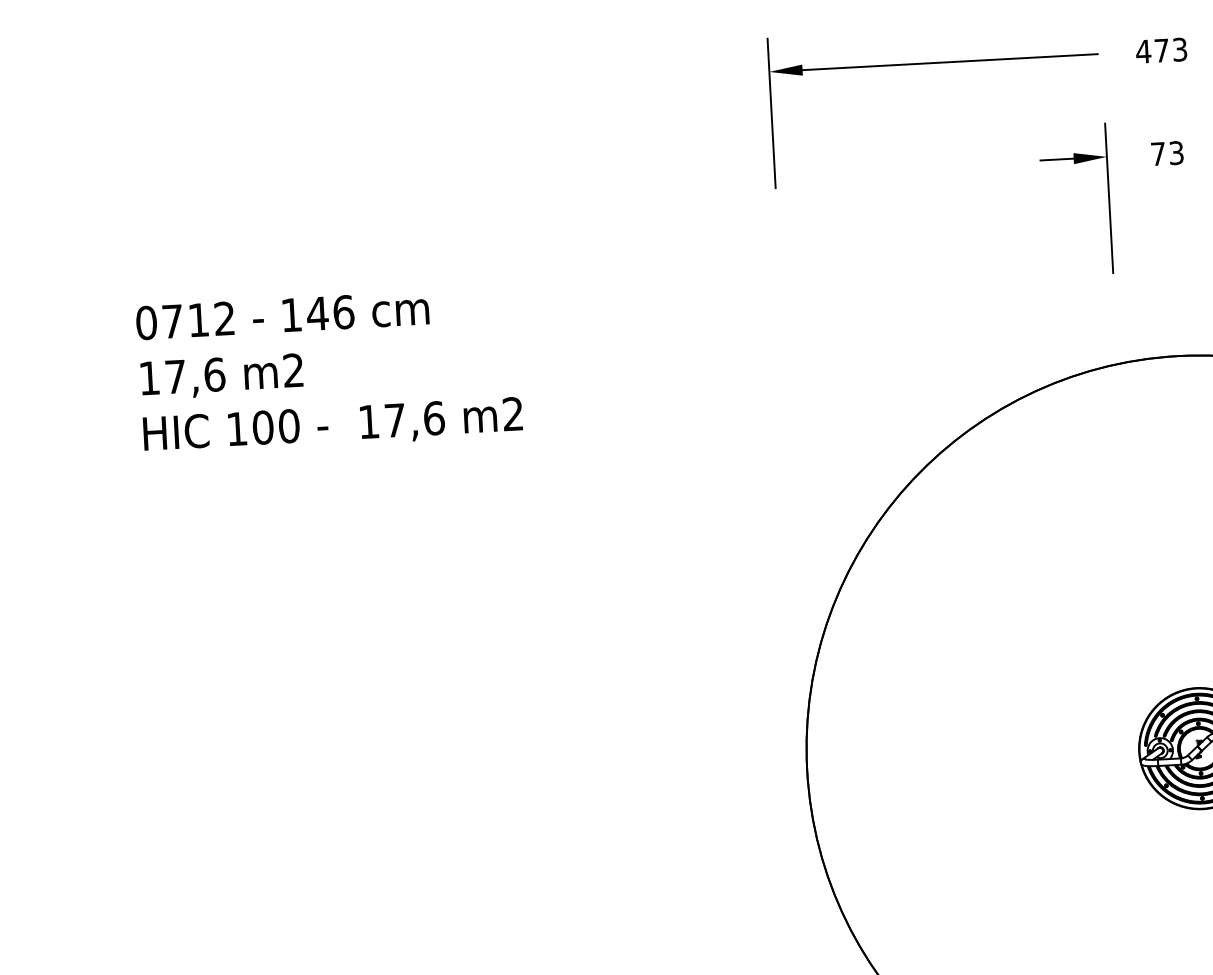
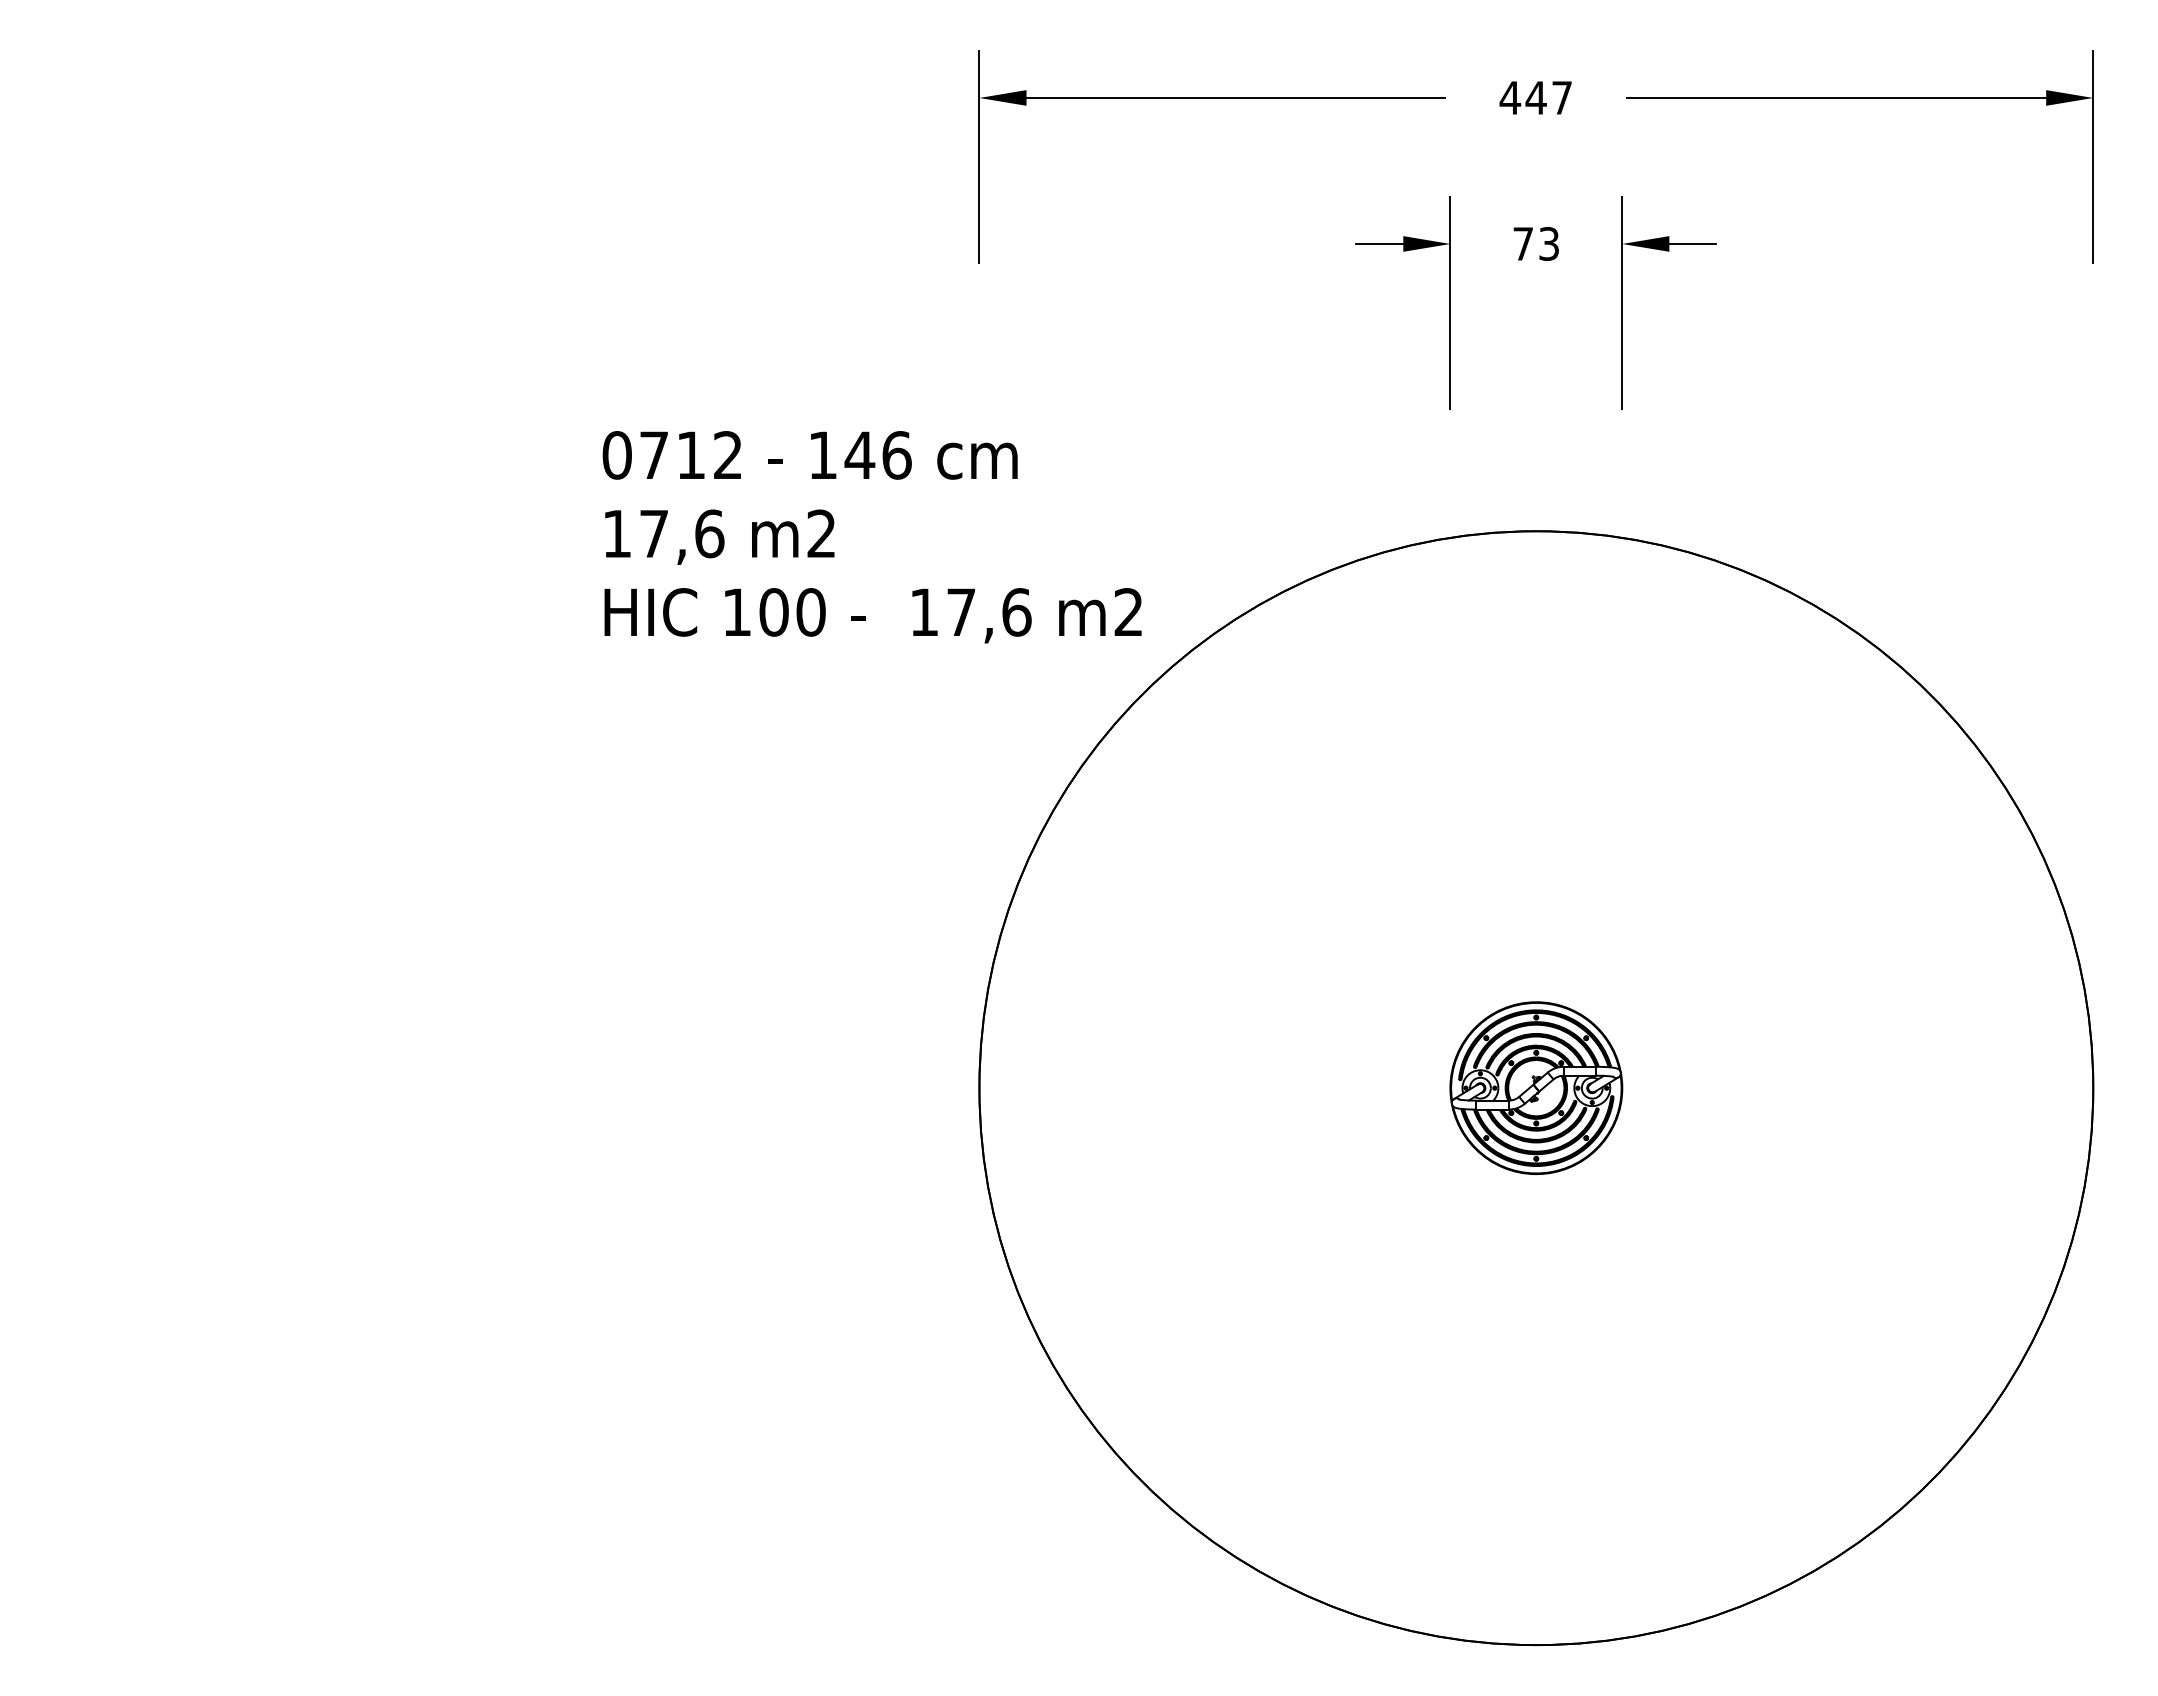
text: (1170, 49) -> (1548, 97), 473 -> 447
text: (328, 371) -> (871, 537), moved

